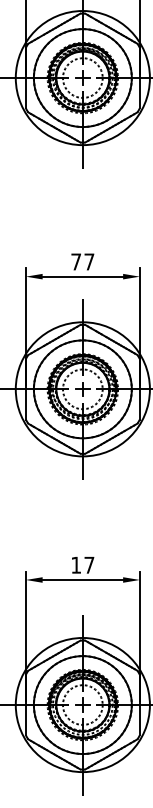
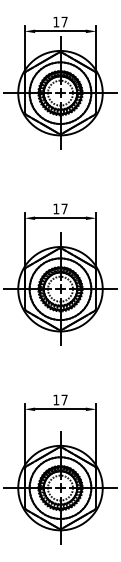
text: (76, 261) -> (56, 208), 77 -> 17

